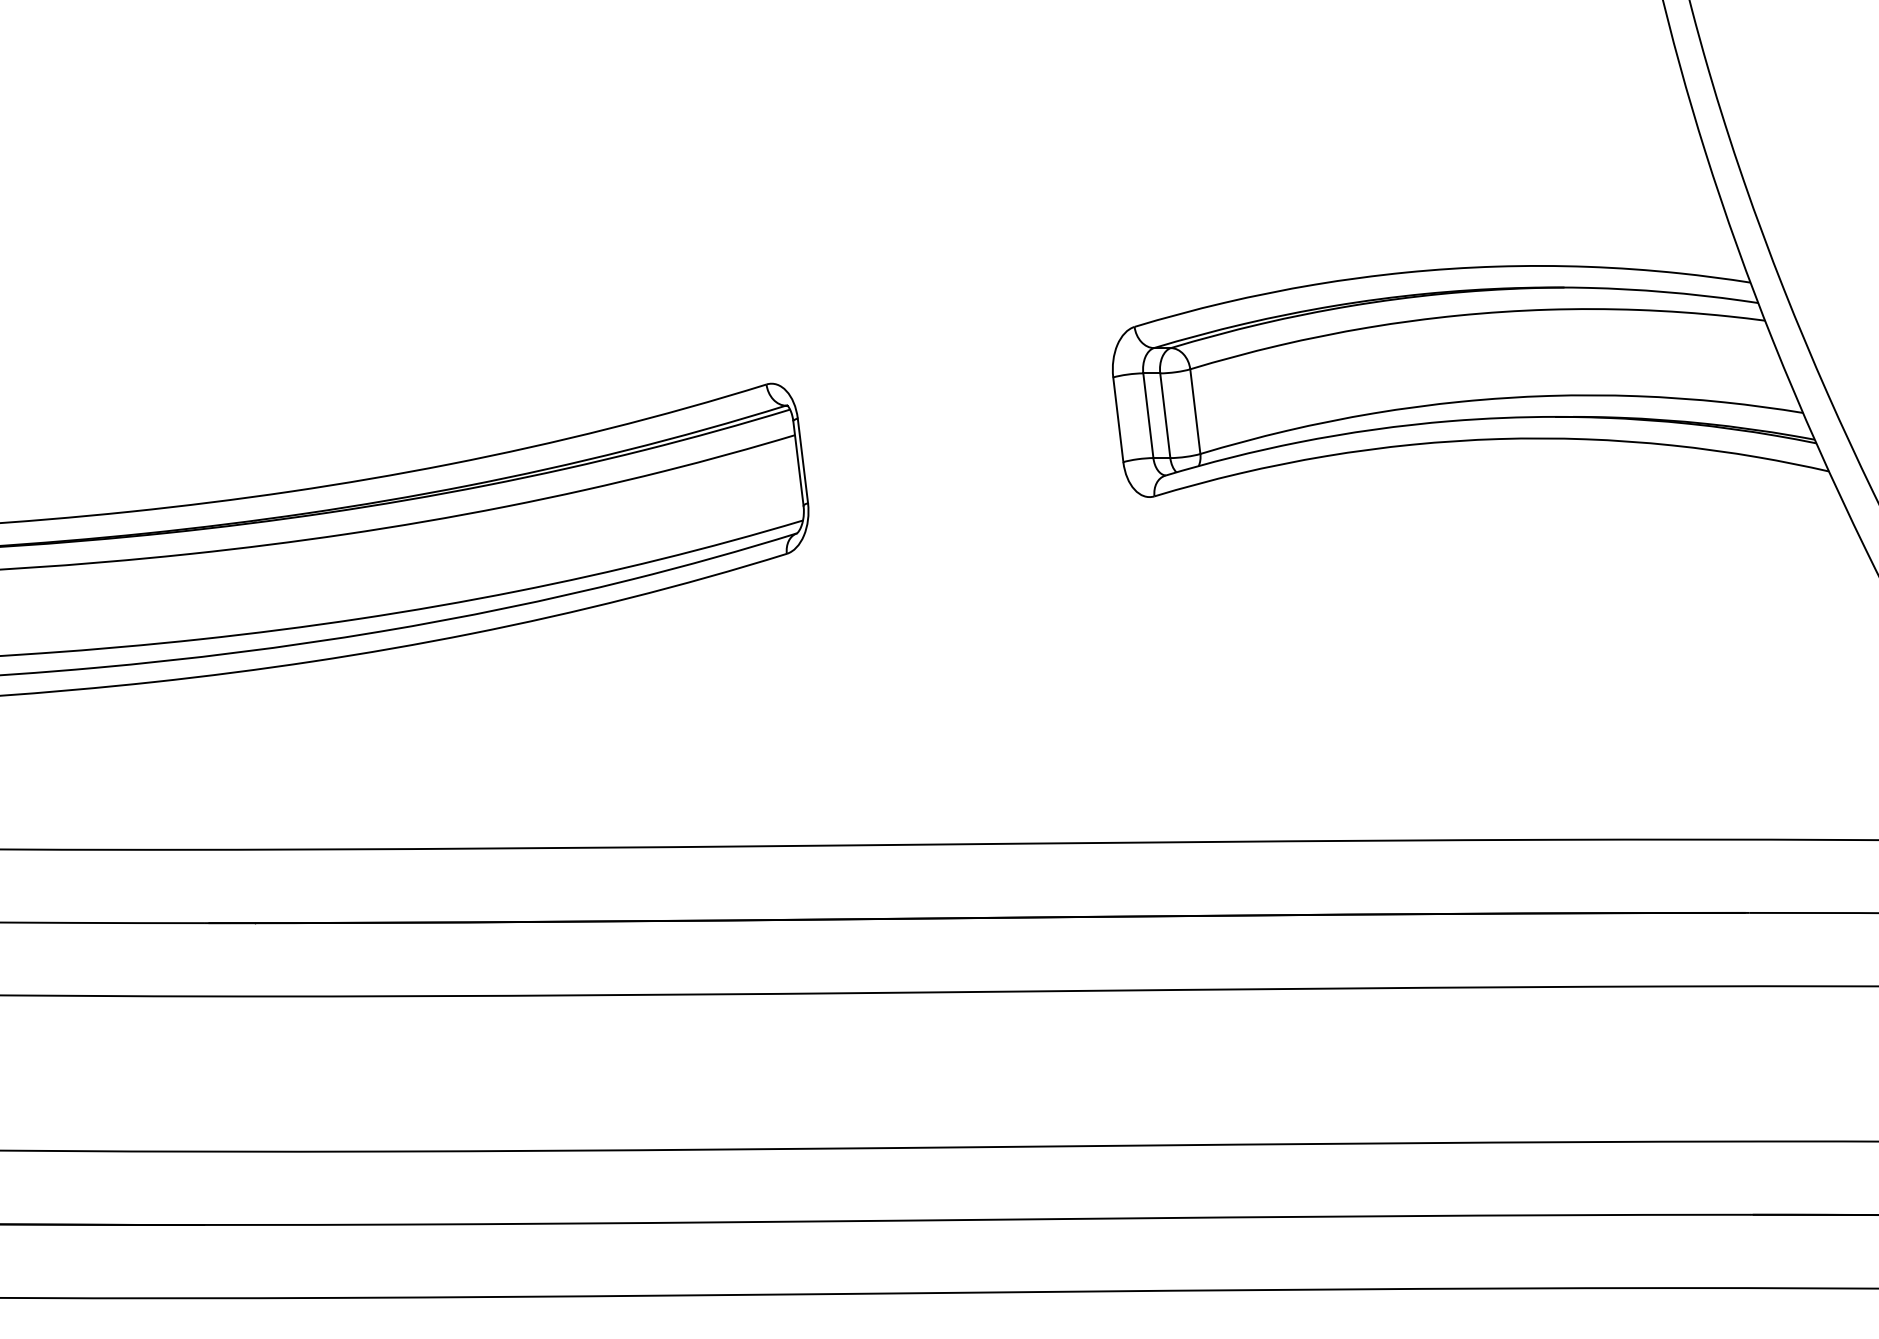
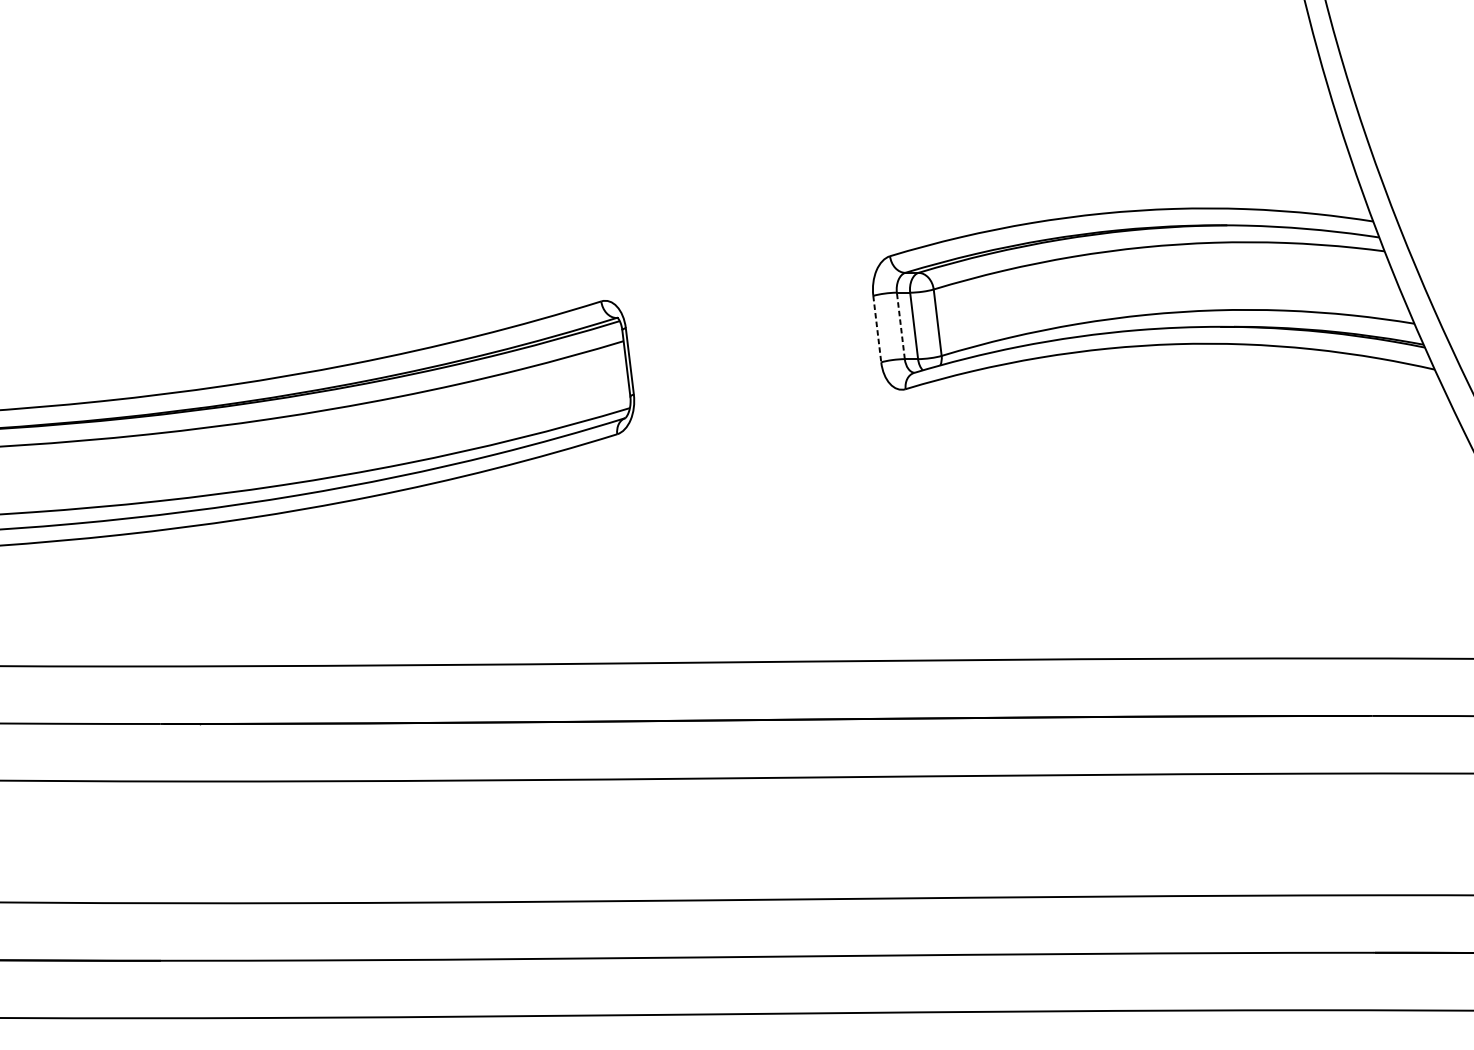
line: (1148, 415) -> (900, 325), solid -> dashed
line: (1118, 419) -> (877, 328), solid -> dashed

